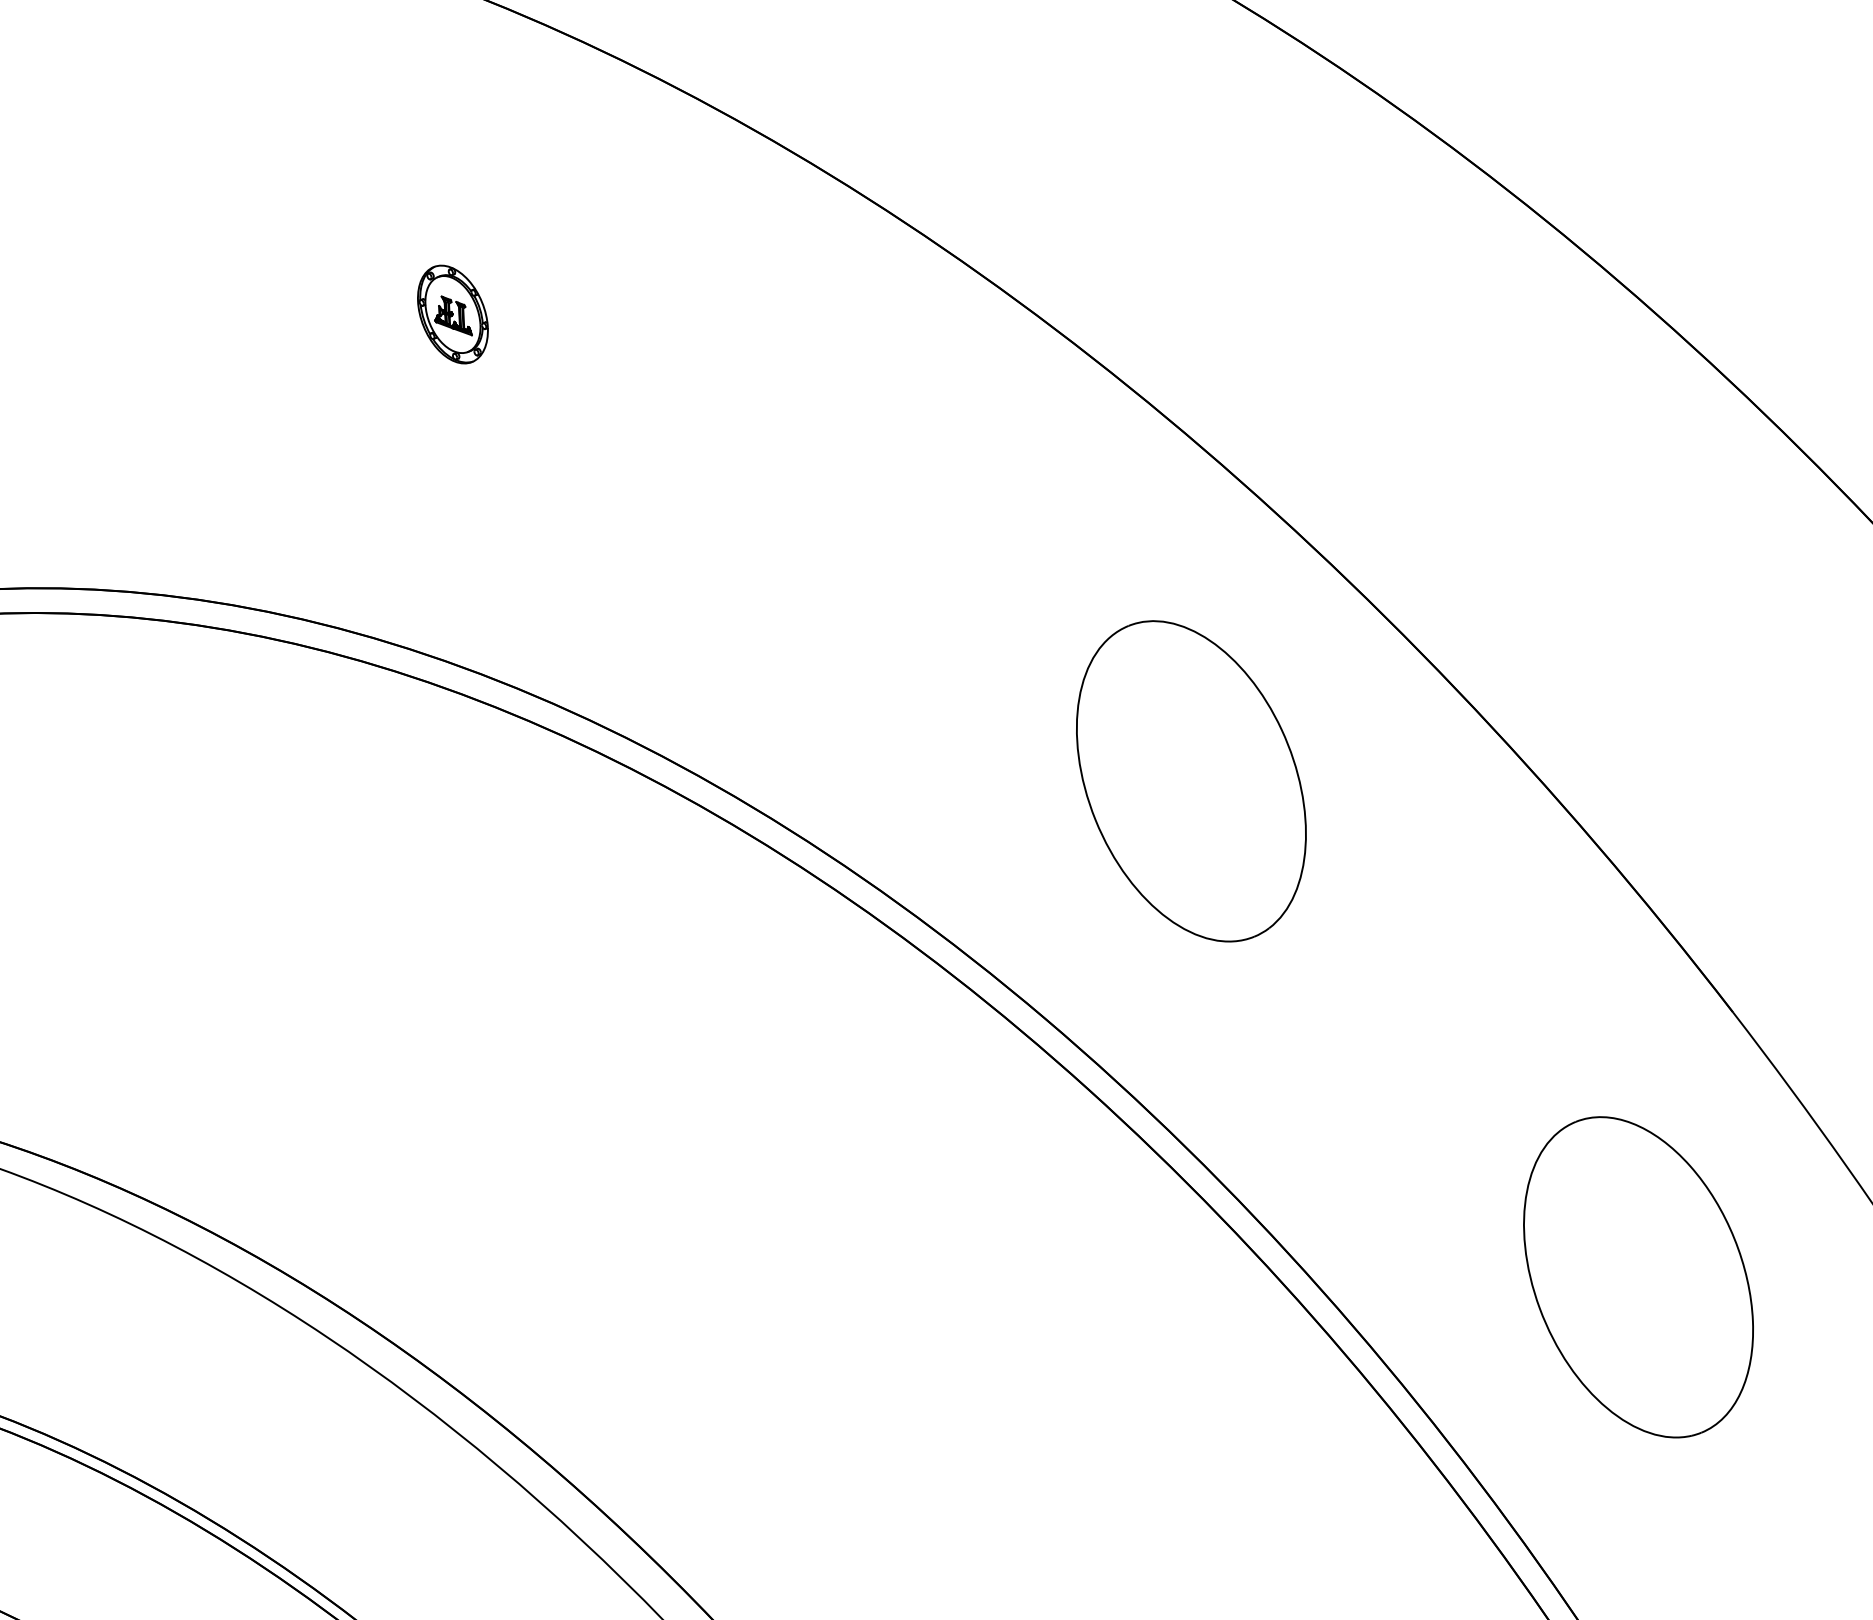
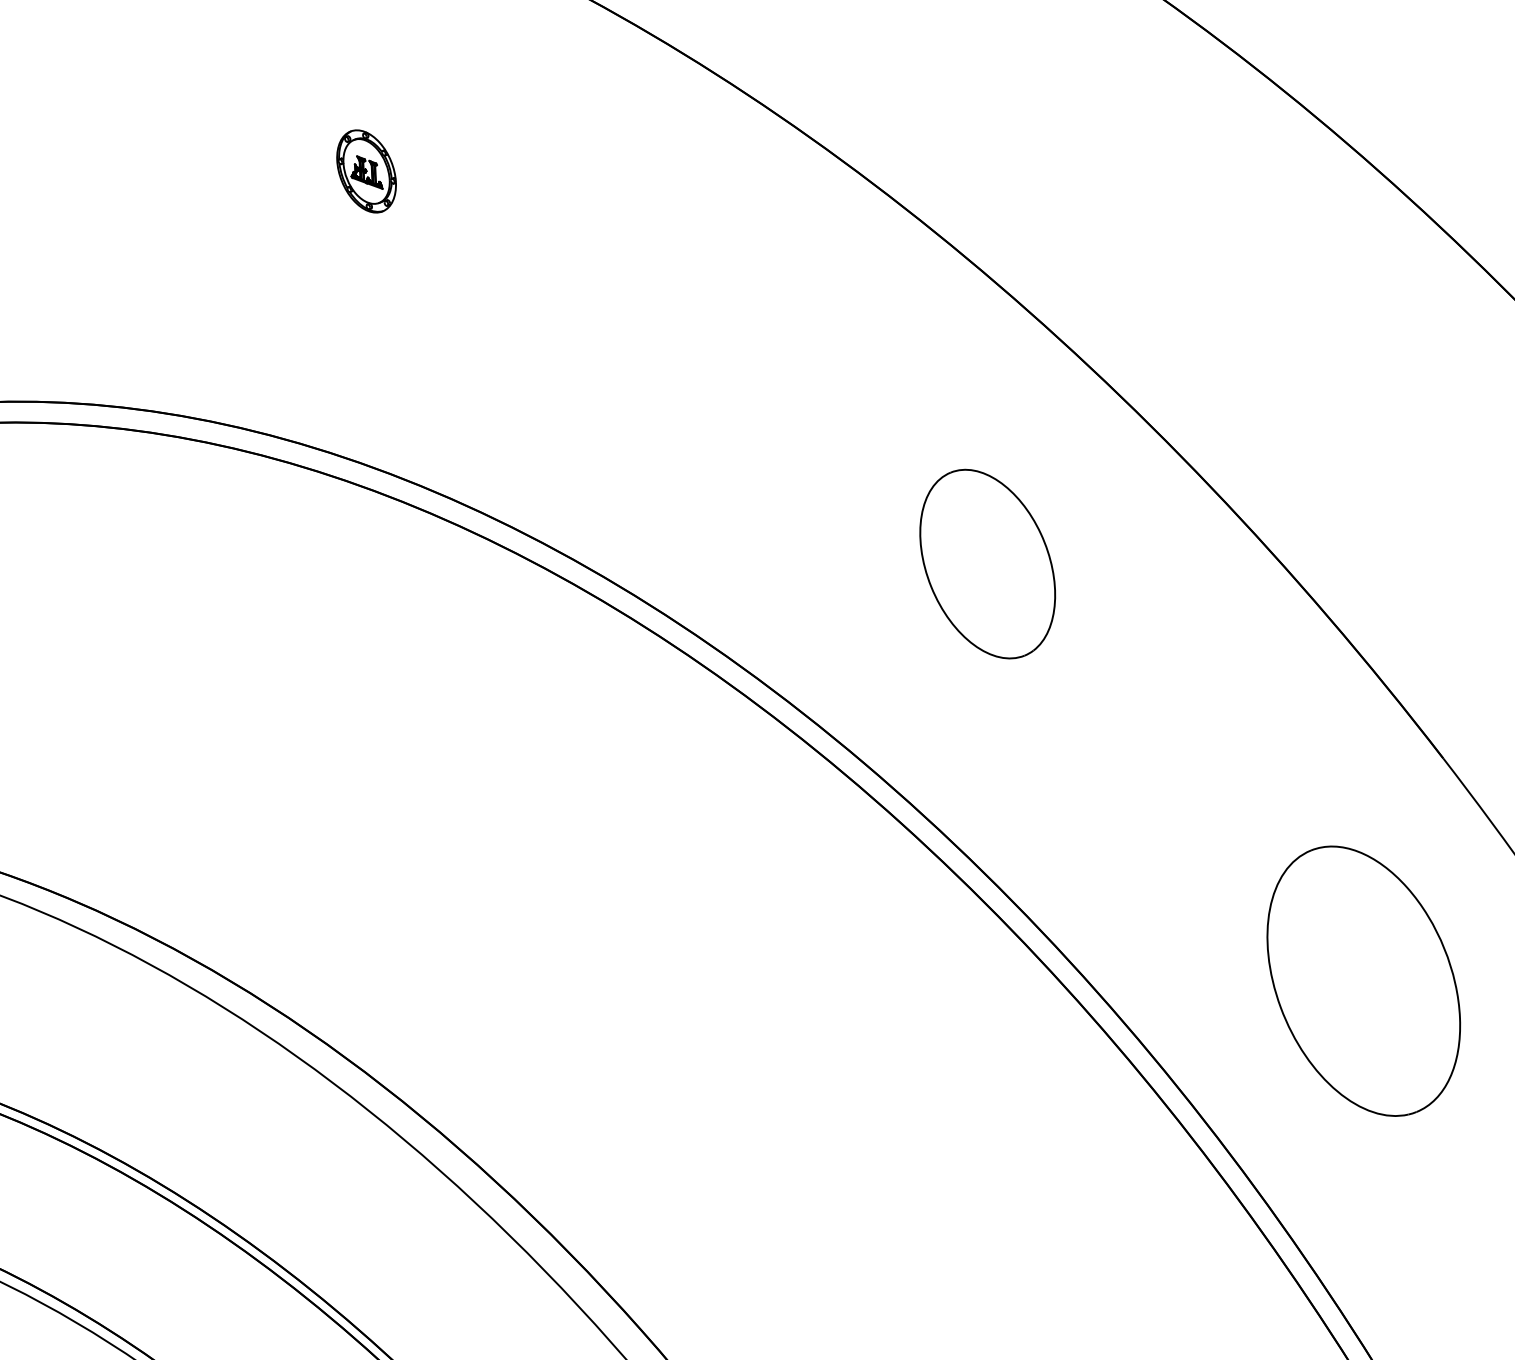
part: (1191, 781) -> (987, 564), size x0.7

